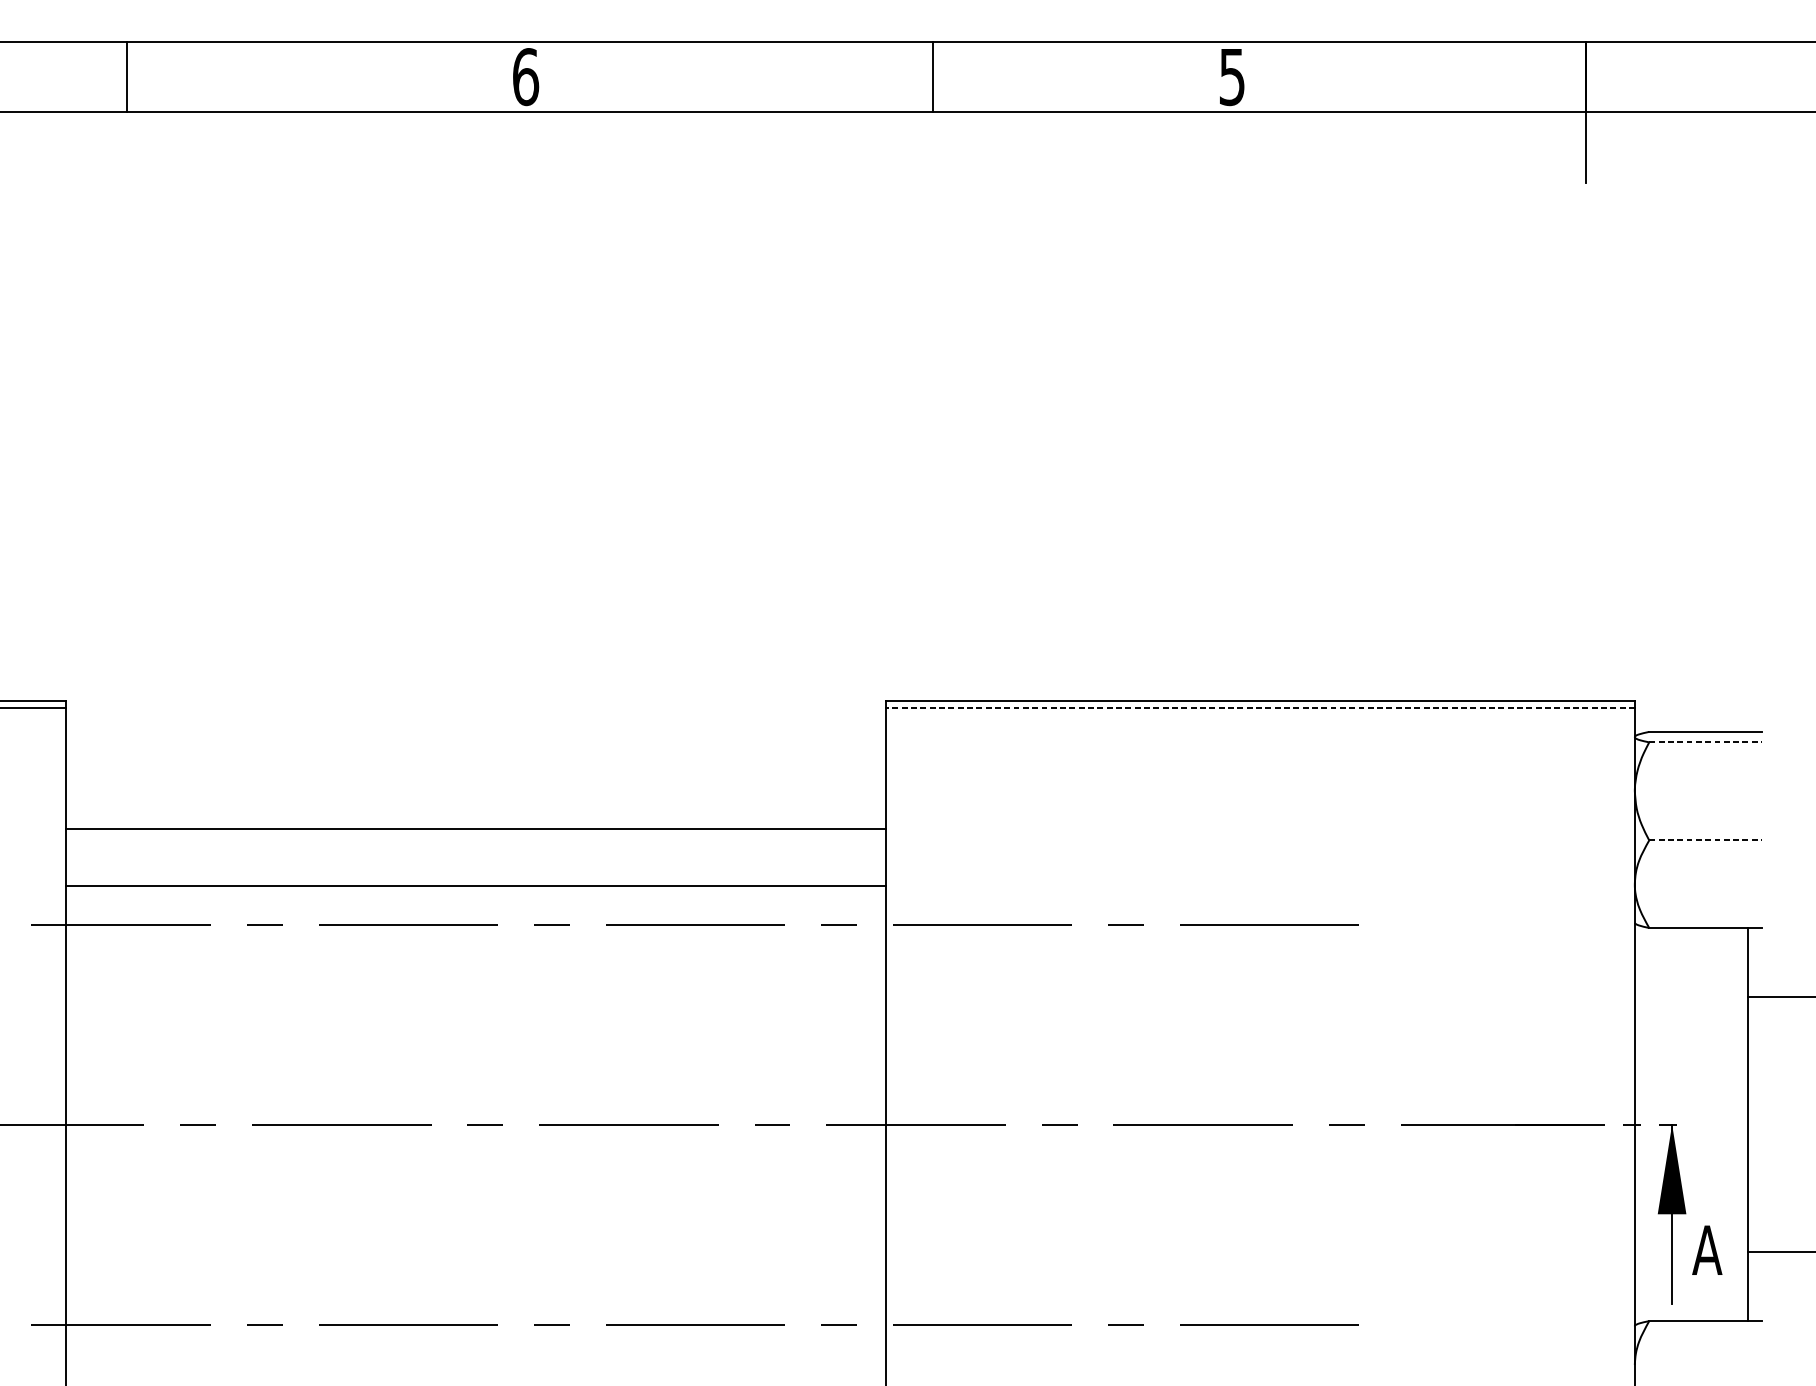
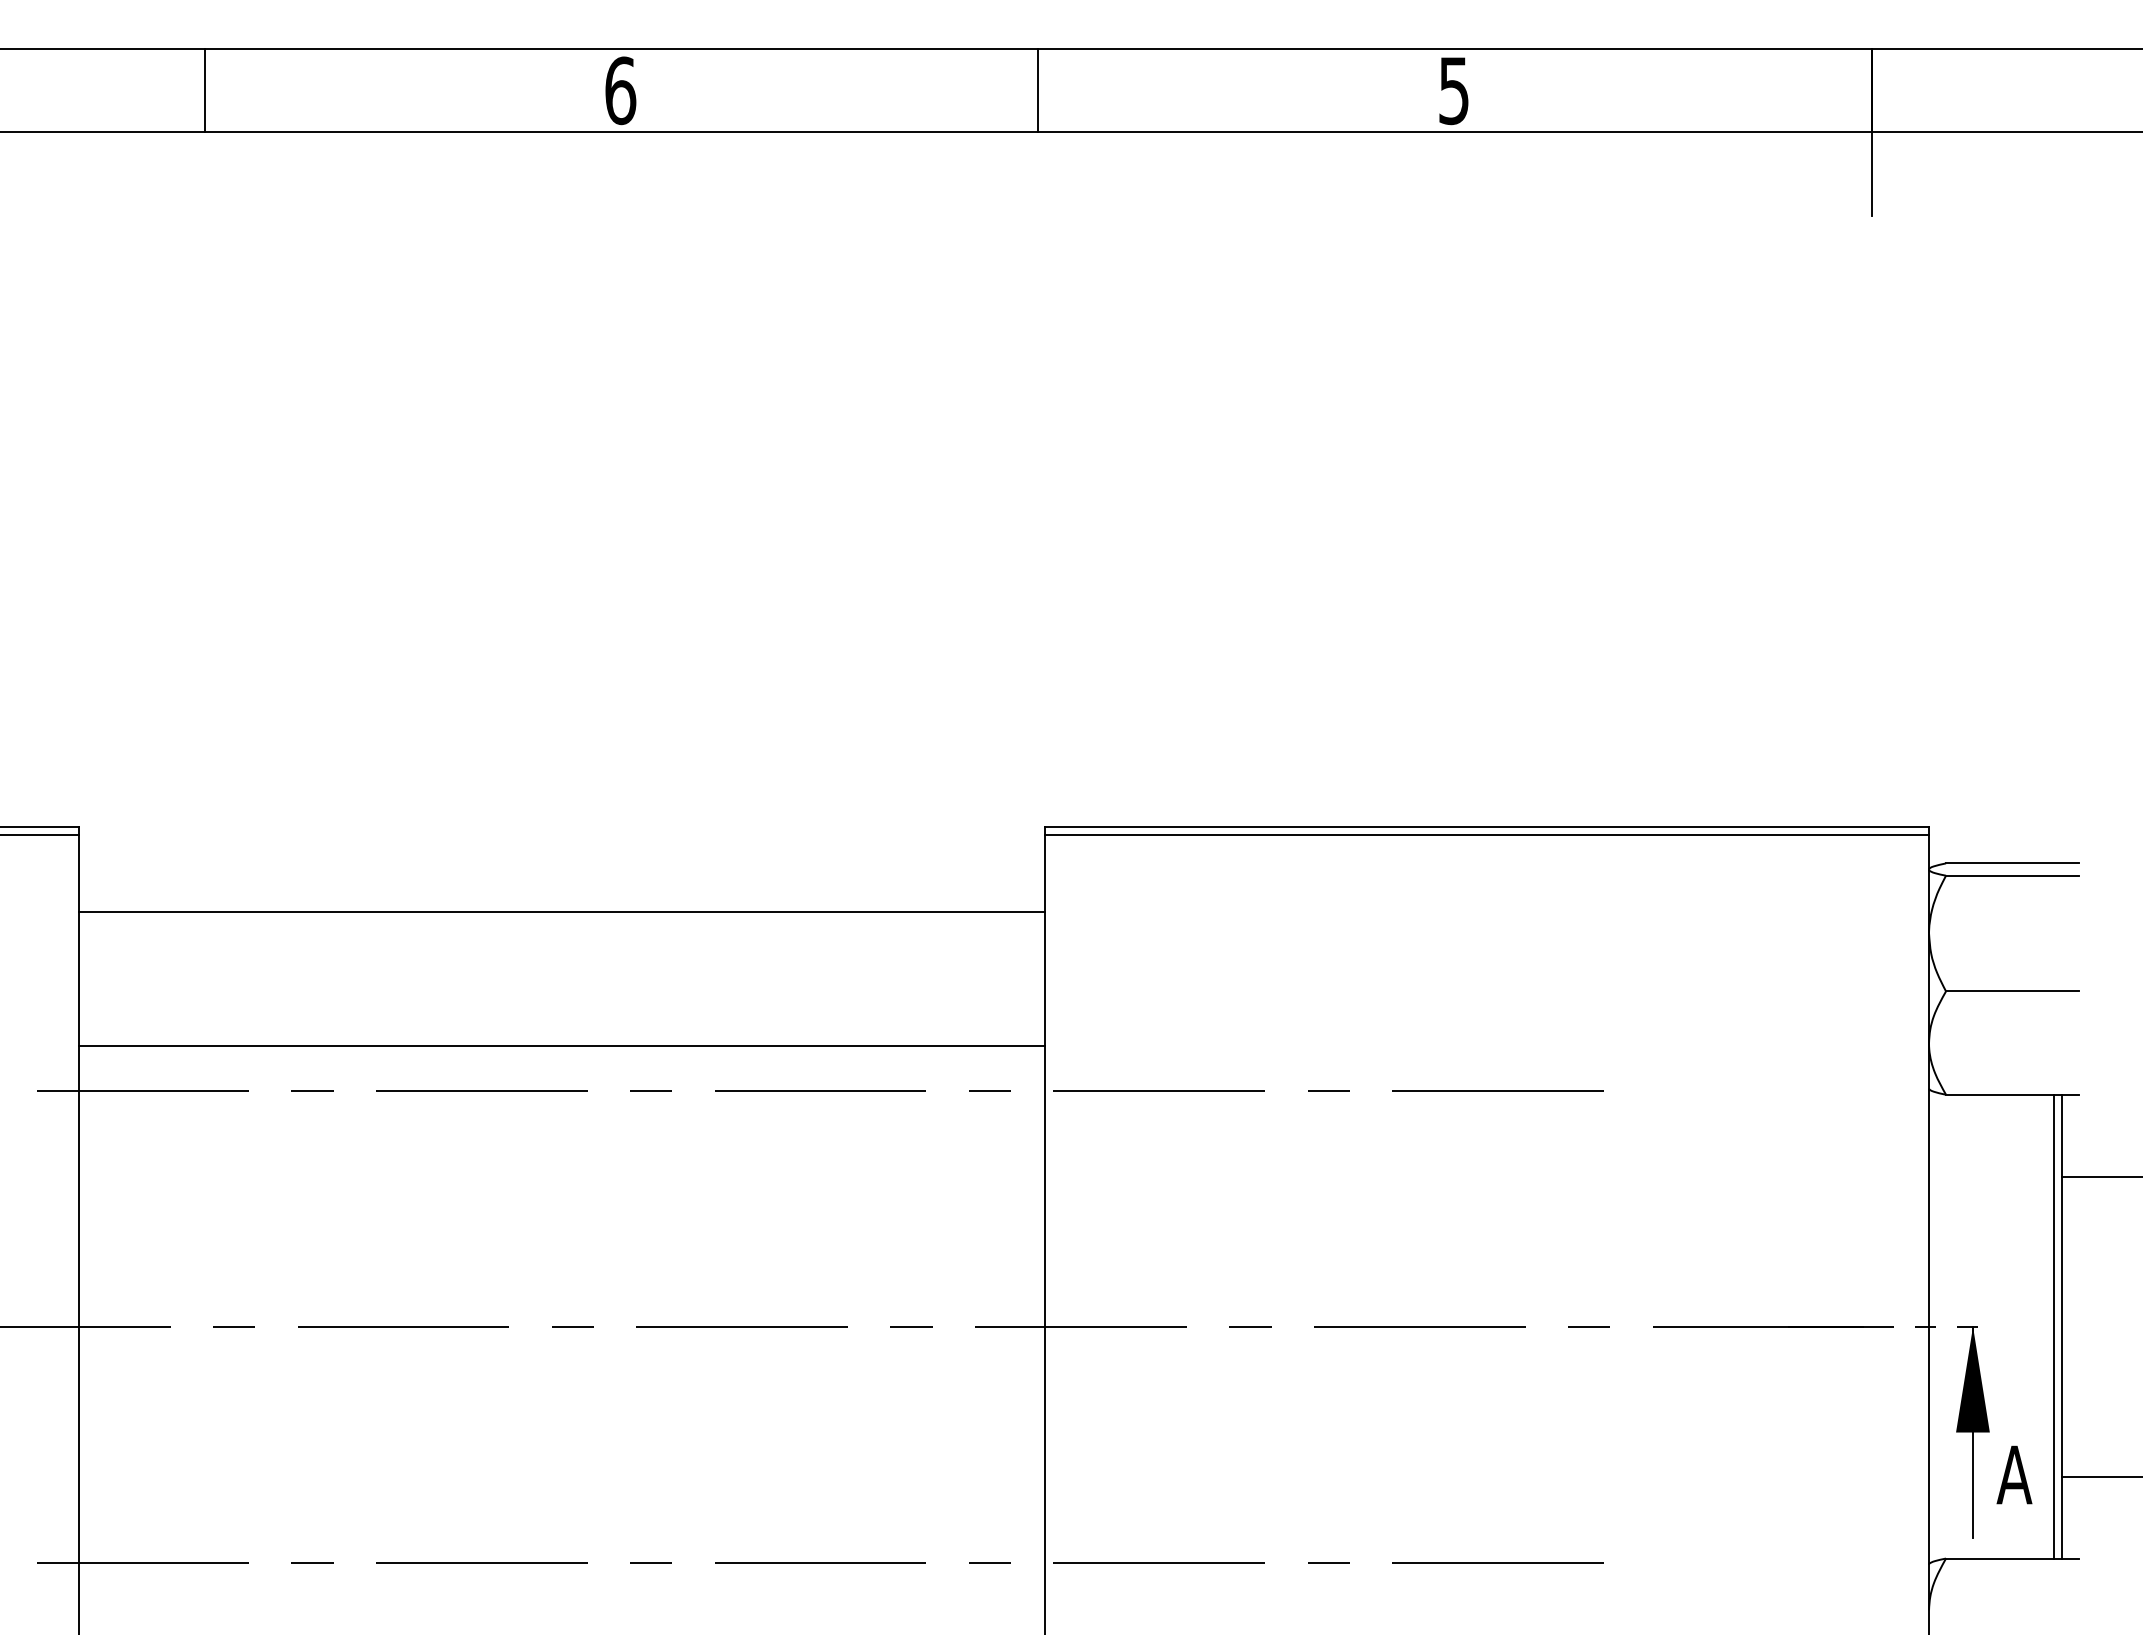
line: (126, 76) -> (204, 90), moved
line: (933, 76) -> (1038, 90), moved
line: (1260, 707) -> (1487, 834), dashed -> solid
line: (1705, 742) -> (2012, 875), dashed -> solid
line: (475, 829) -> (561, 912), moved
line: (1705, 840) -> (2012, 991), dashed -> solid
line: (1741, 1124) -> (2054, 1326), added

